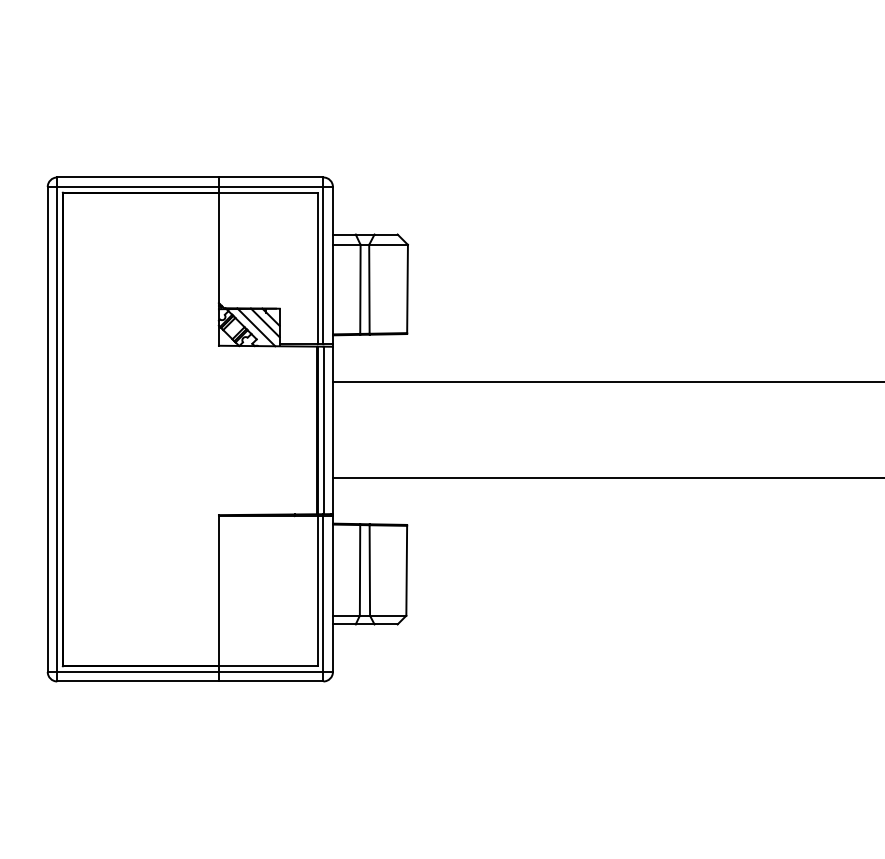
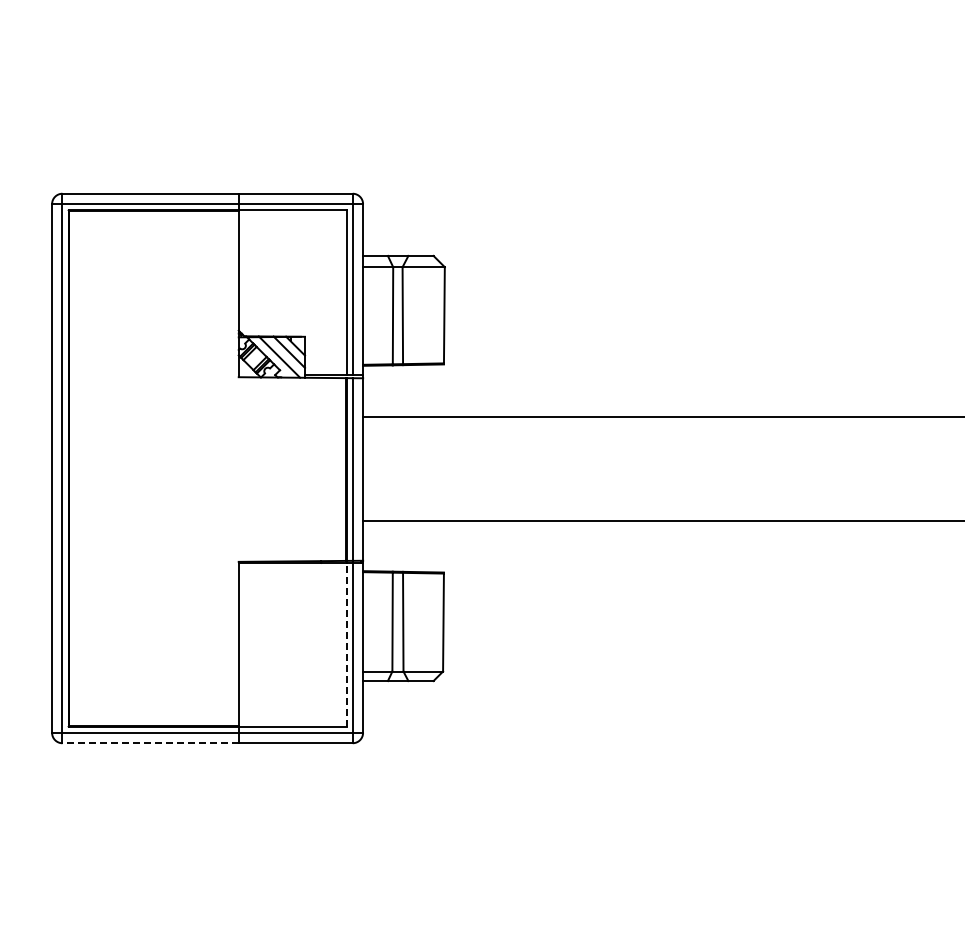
line: (317, 590) -> (346, 644), solid -> dashed
line: (137, 681) -> (150, 743), solid -> dashed

